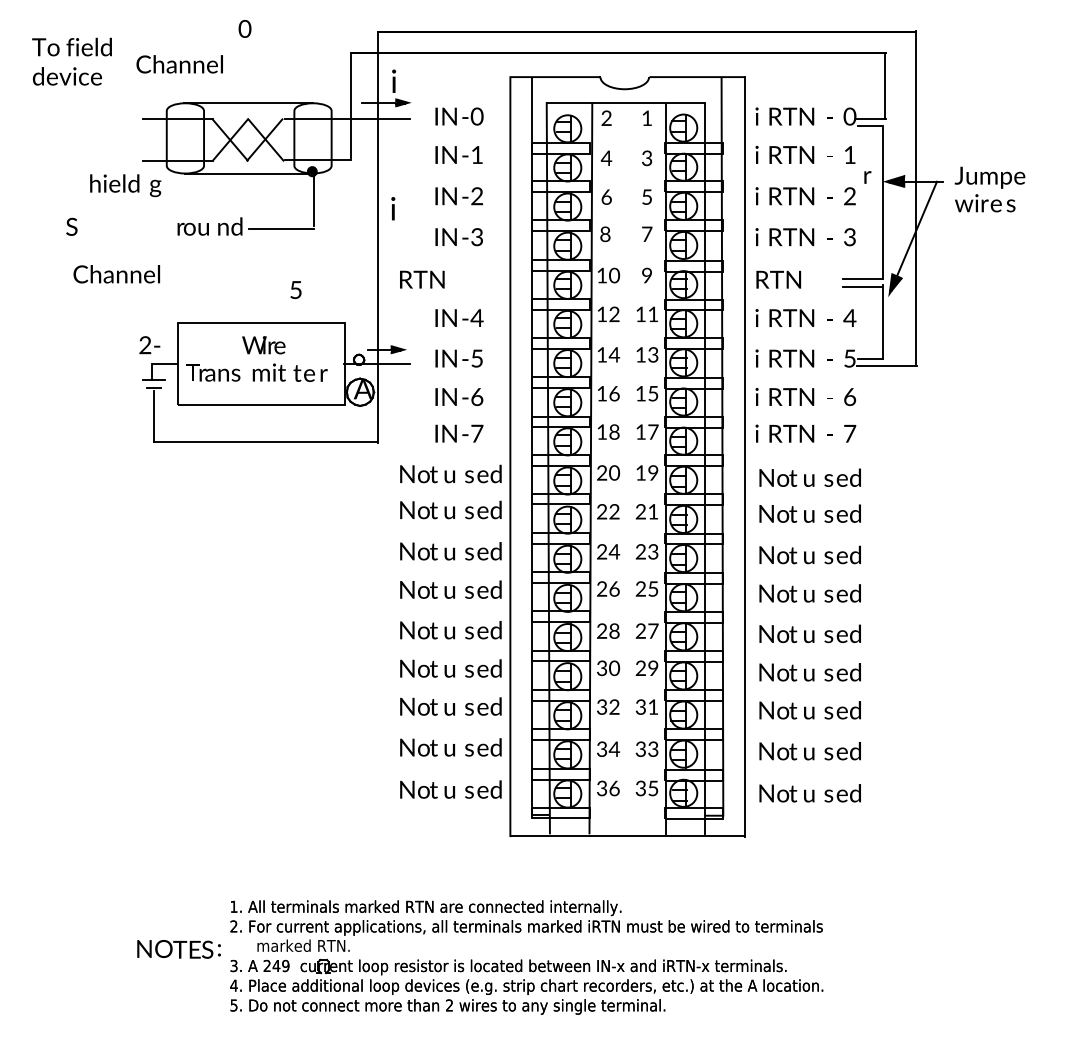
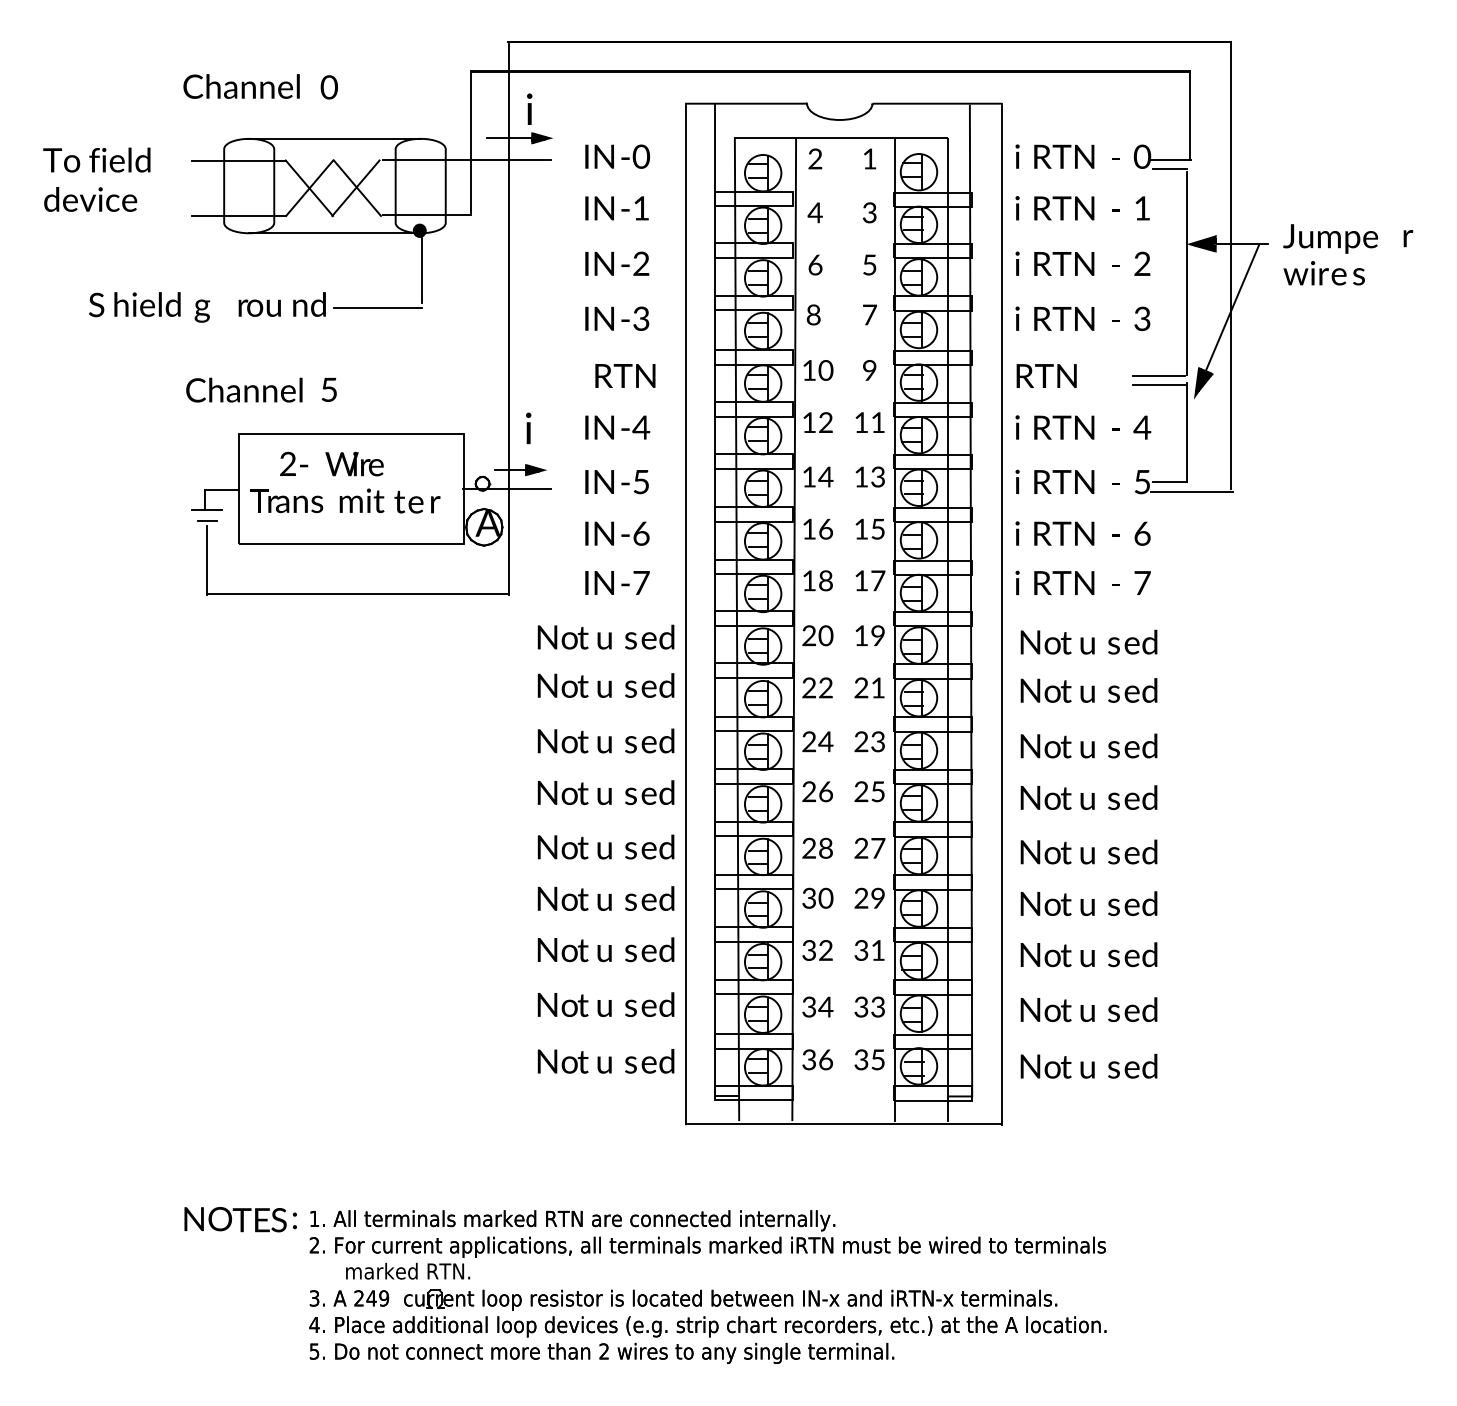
text: (244, 28) -> (328, 86), moved
text: (71, 61) -> (96, 179), moved
text: (867, 177) -> (1407, 238), moved
text: (125, 185) -> (161, 307), moved
text: (393, 208) -> (528, 428), moved
text: (116, 274) -> (243, 390), moved
text: (422, 279) -> (625, 375), moved
text: (295, 289) -> (328, 389), moved
text: (149, 345) -> (293, 464), moved
text: (178, 949) -> (239, 1219), moved

